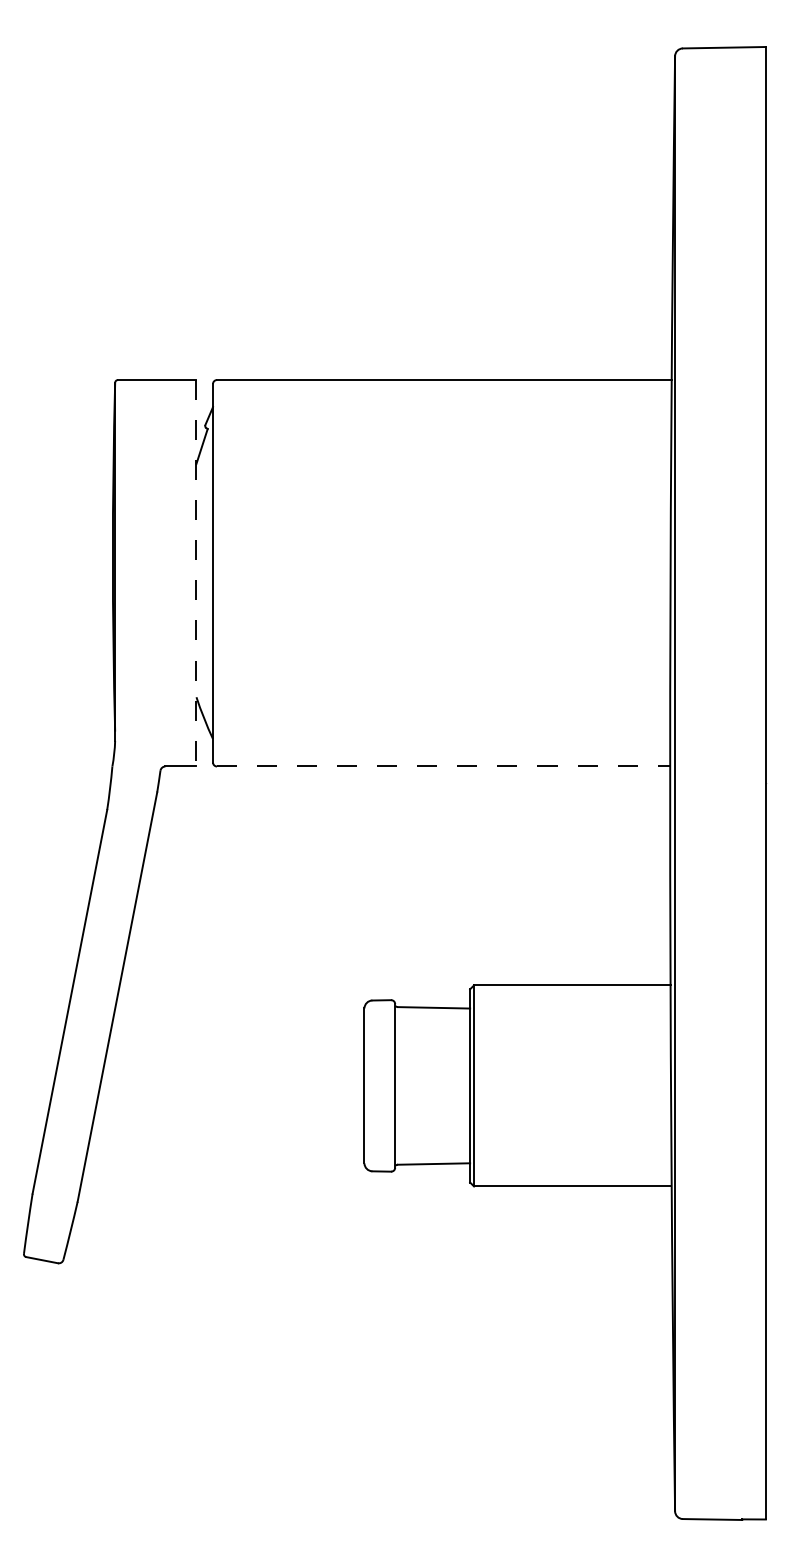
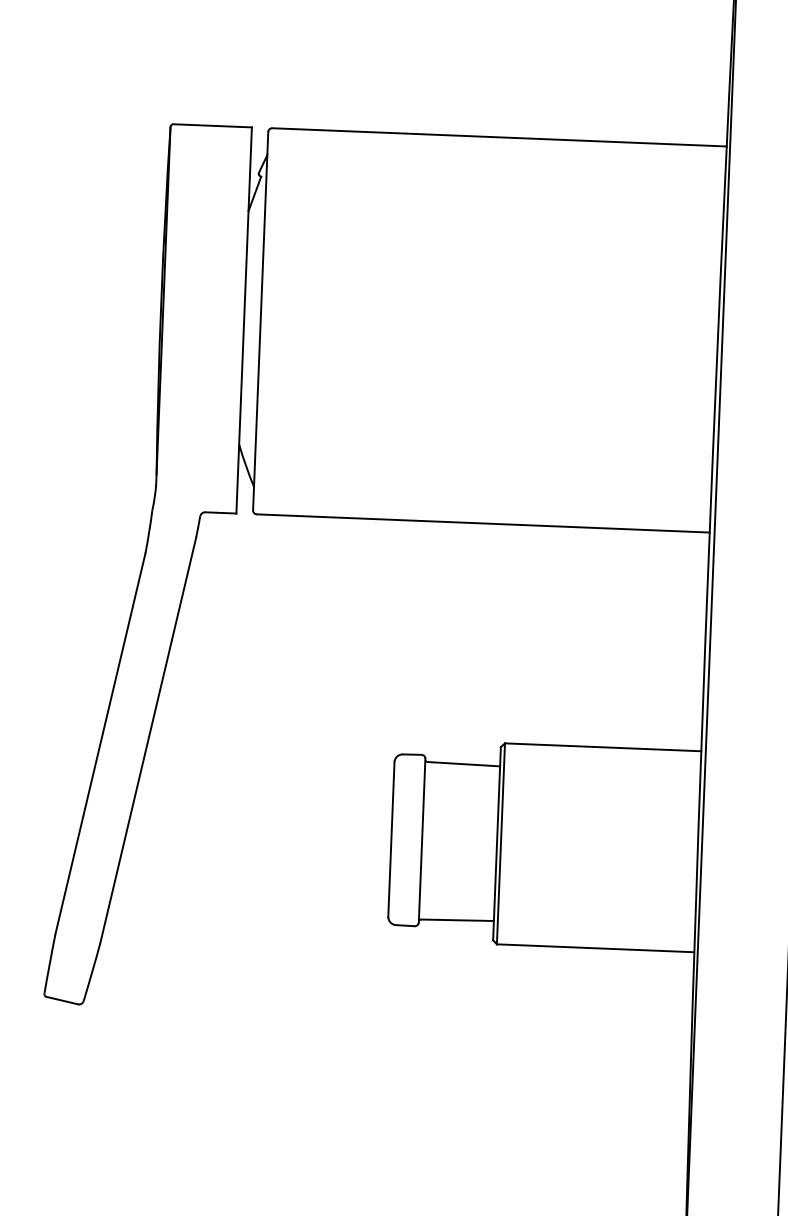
line: (196, 573) -> (244, 320), dashed -> solid
line: (443, 766) -> (483, 523), dashed -> solid

